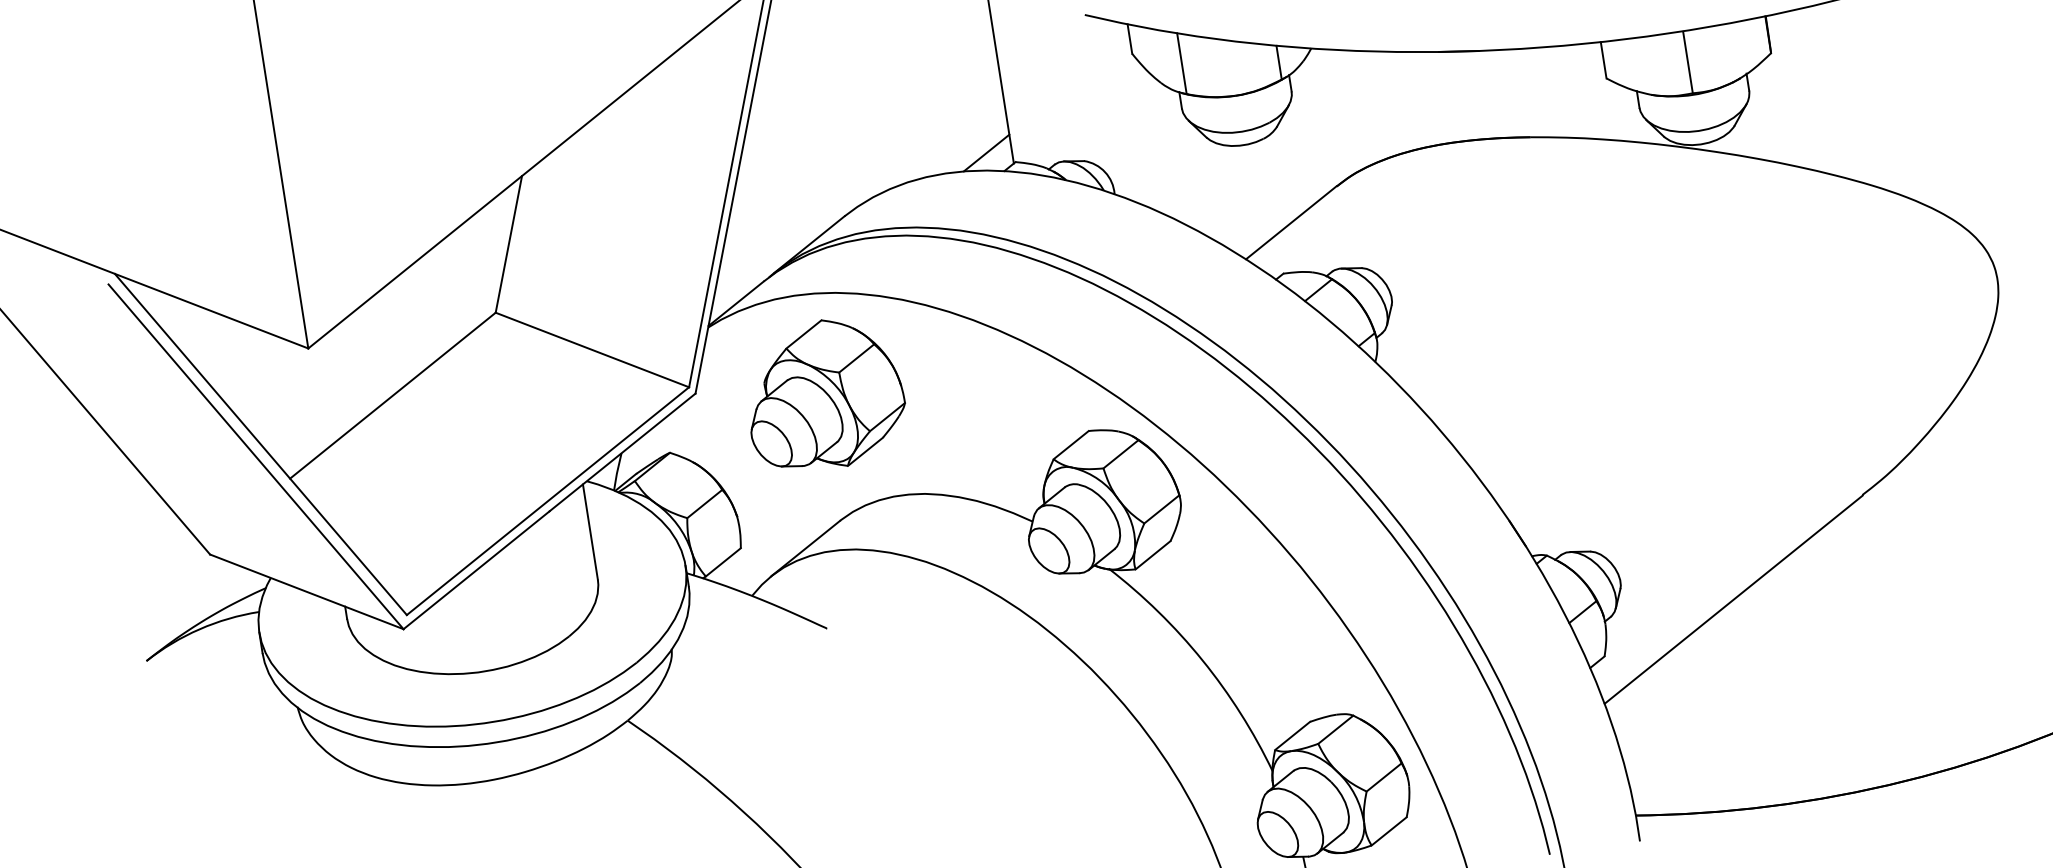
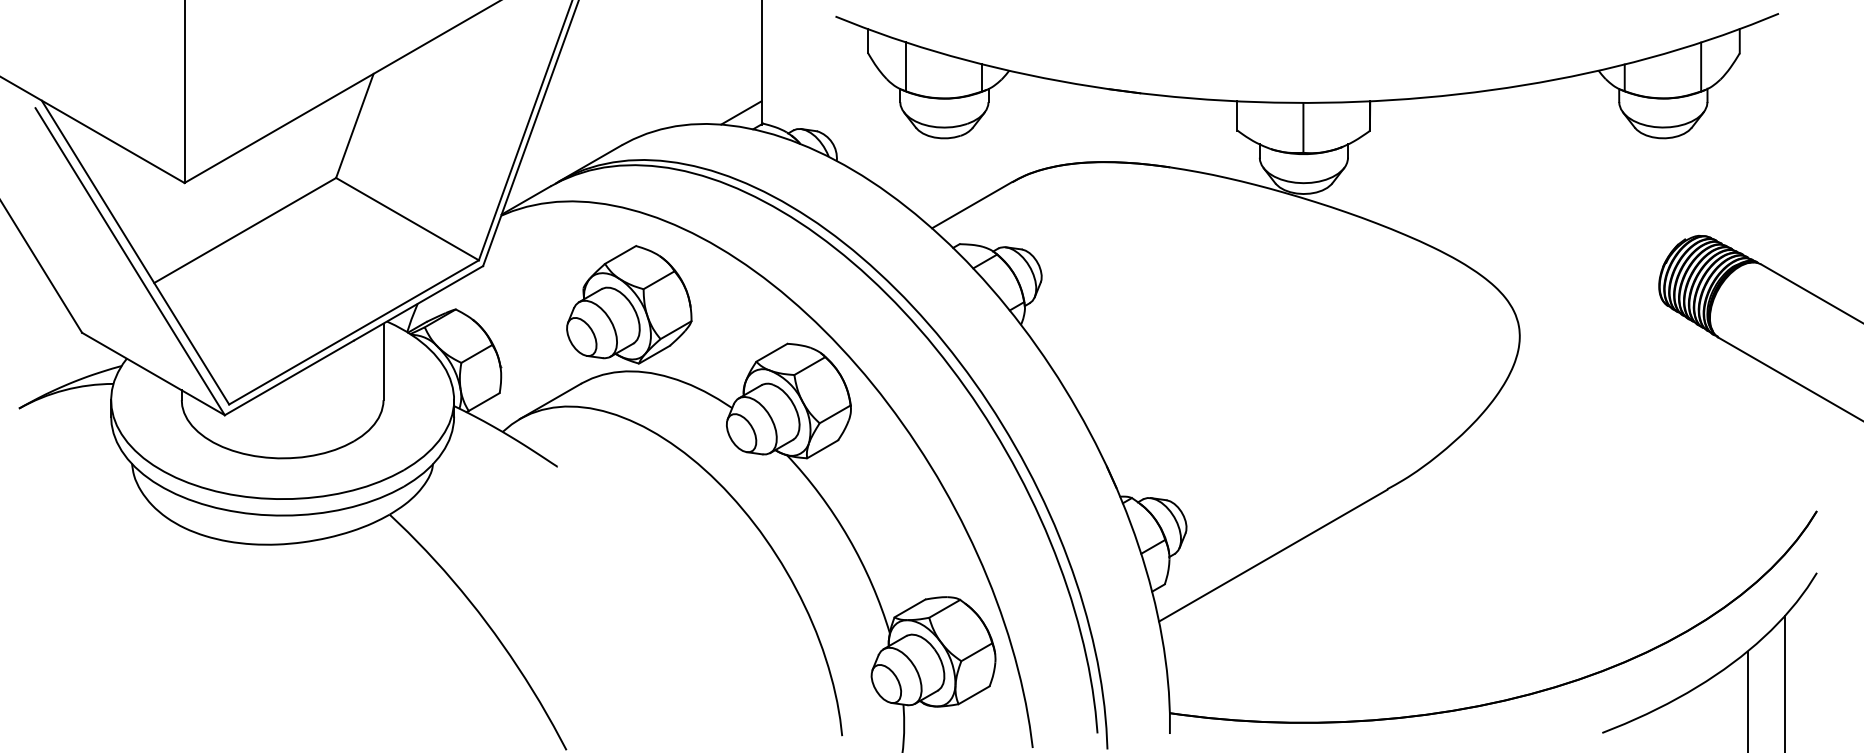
part: (824, 394) -> (629, 304), moved

